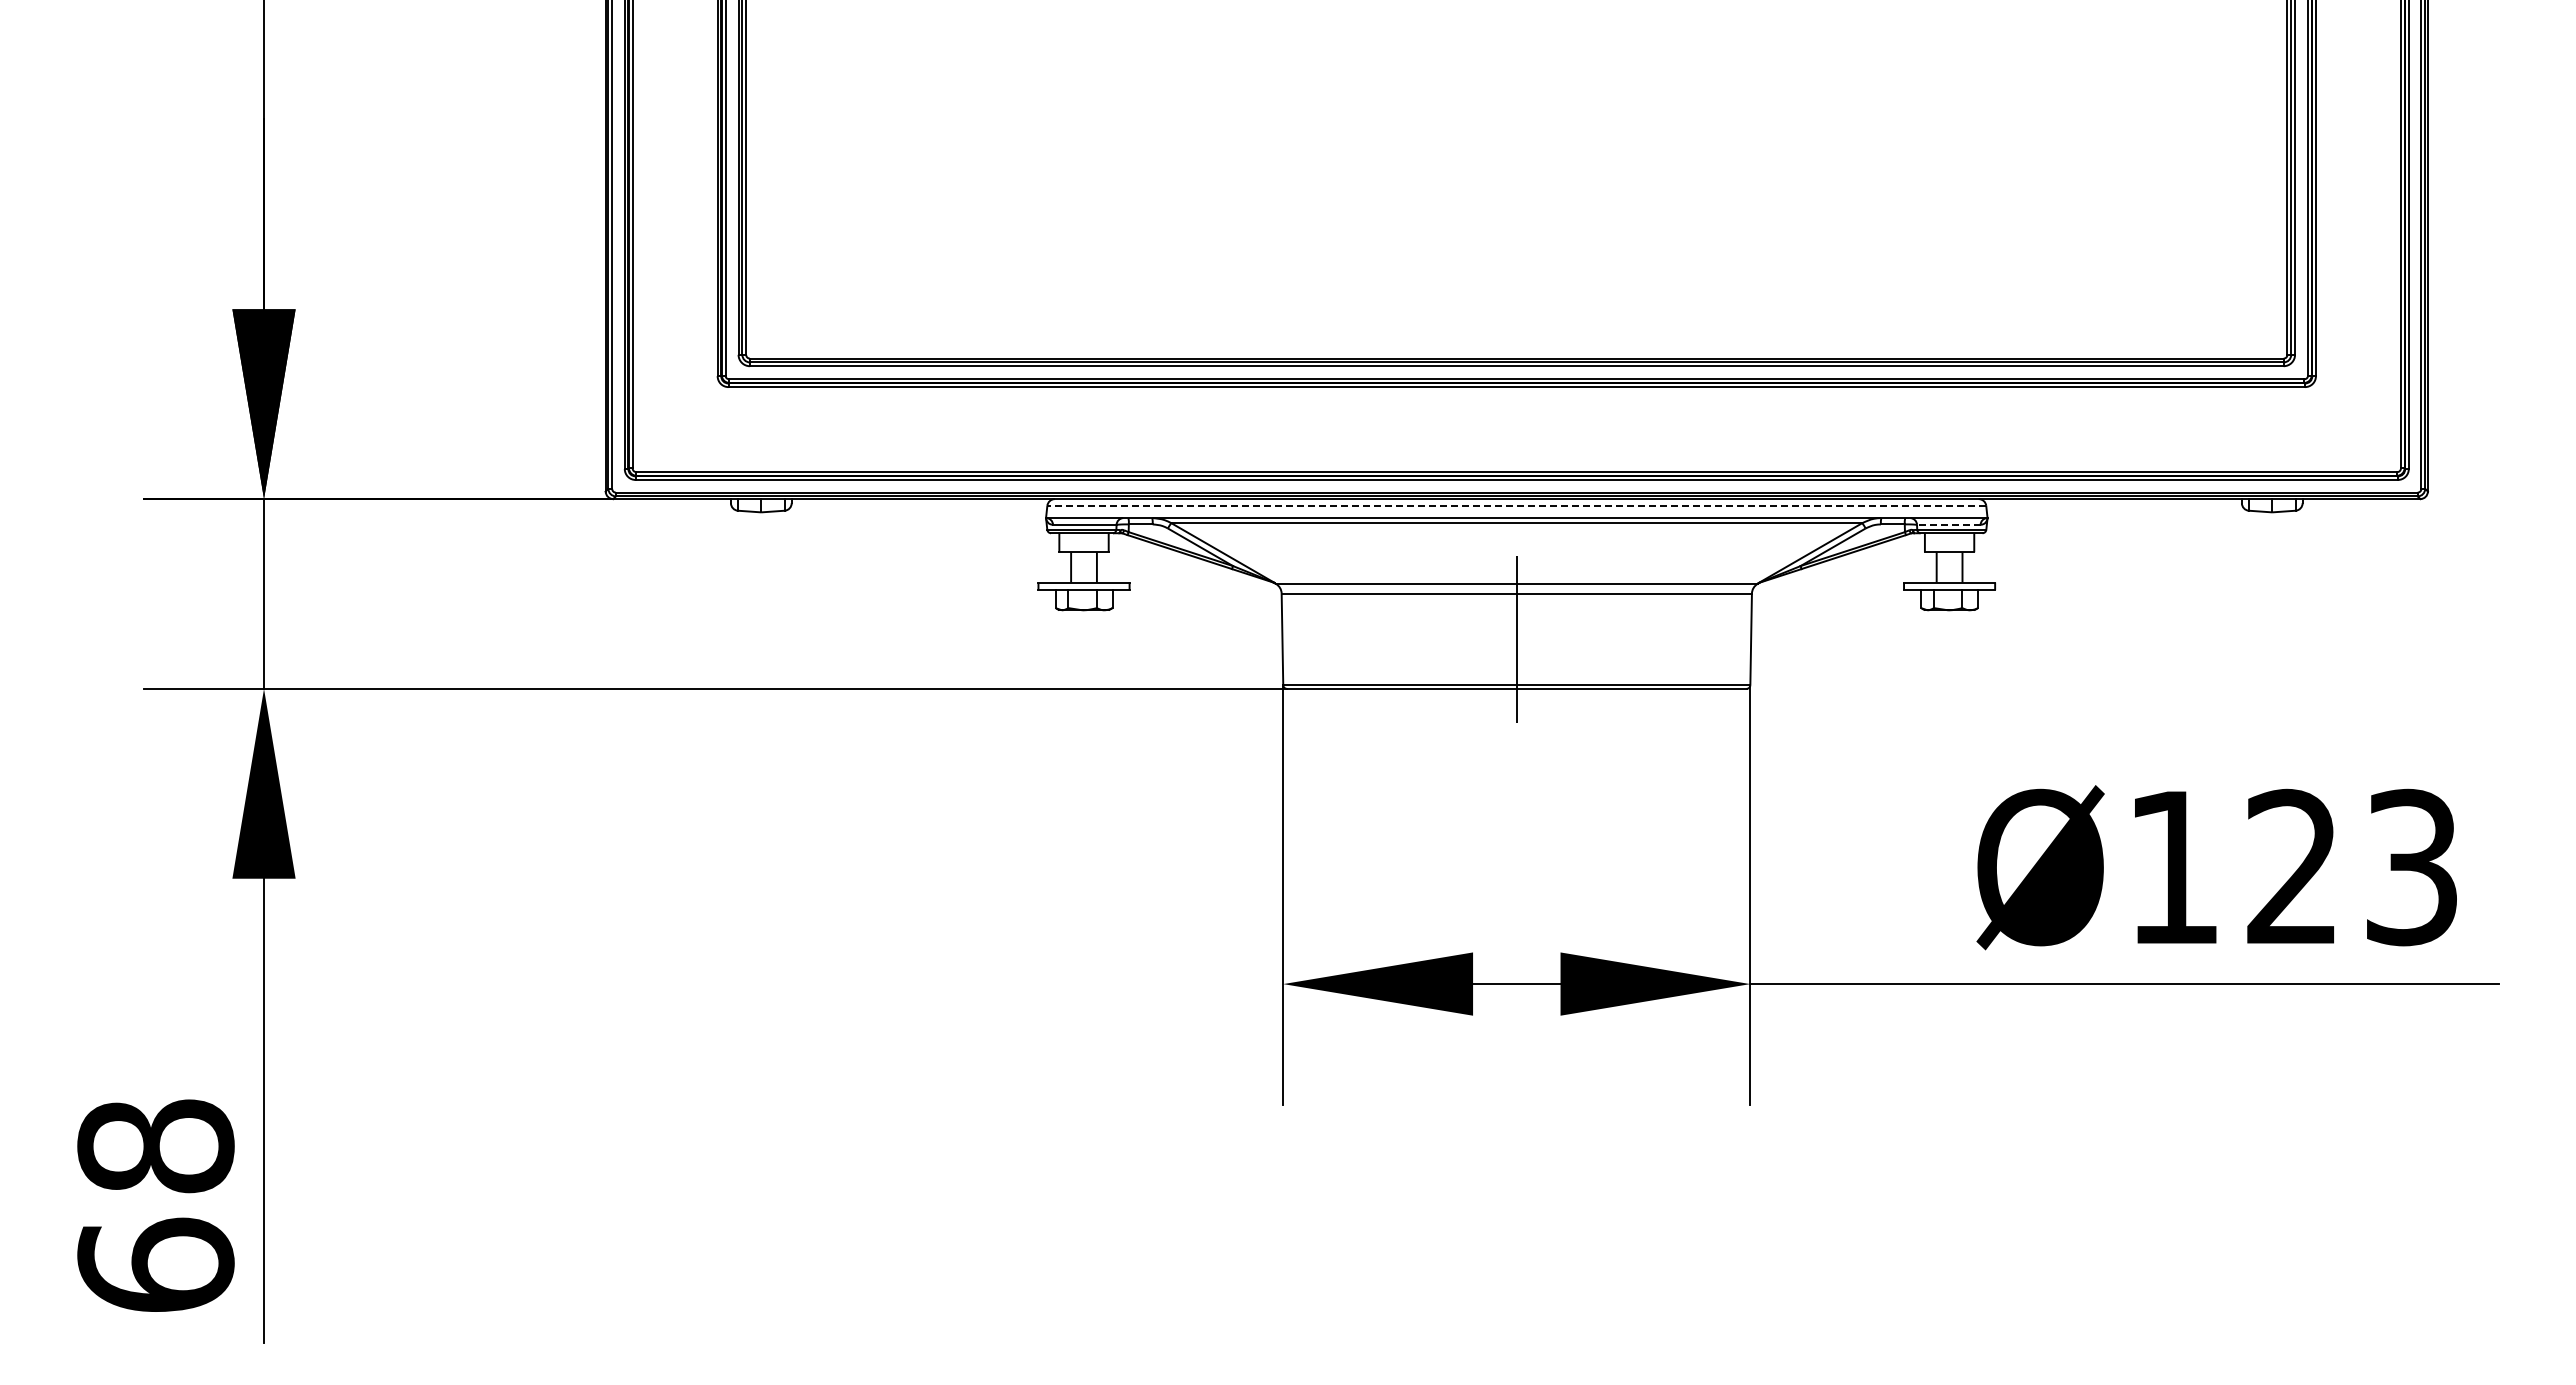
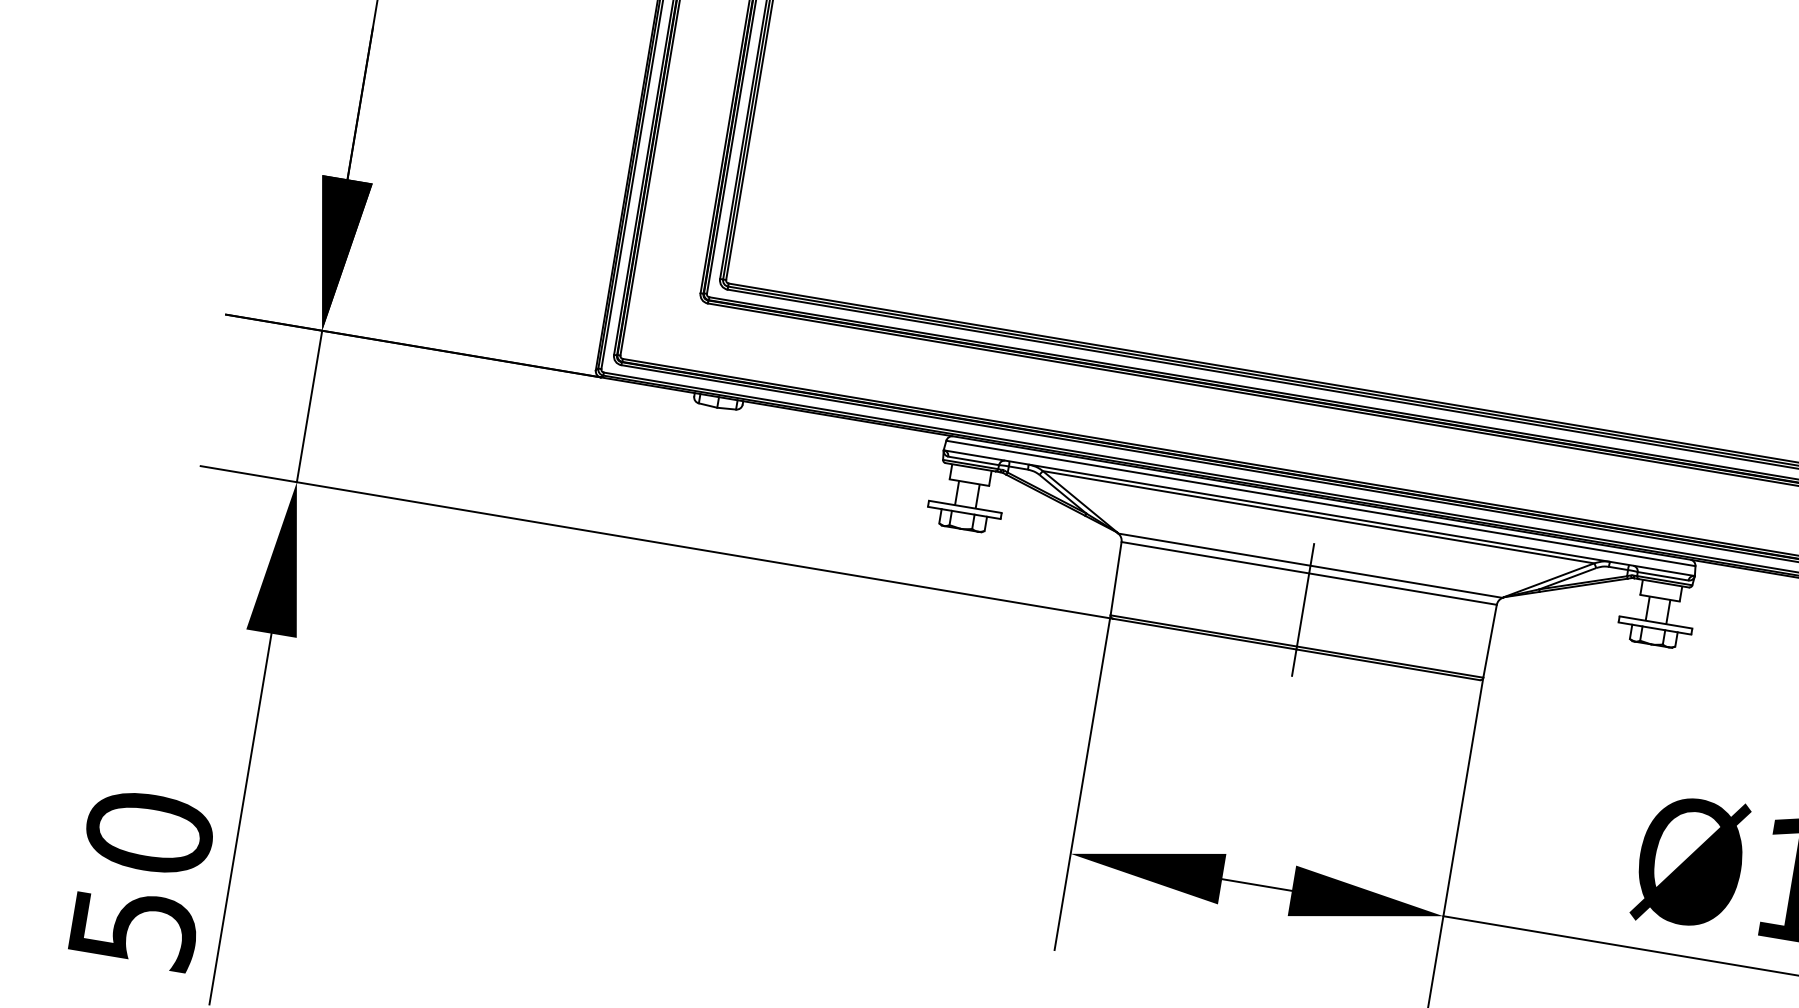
line: (1516, 505) -> (1320, 503), dashed -> solid
line: (1948, 524) -> (1662, 575), dashed -> solid
text: (155, 1205) -> (141, 879), 68 -> 50

